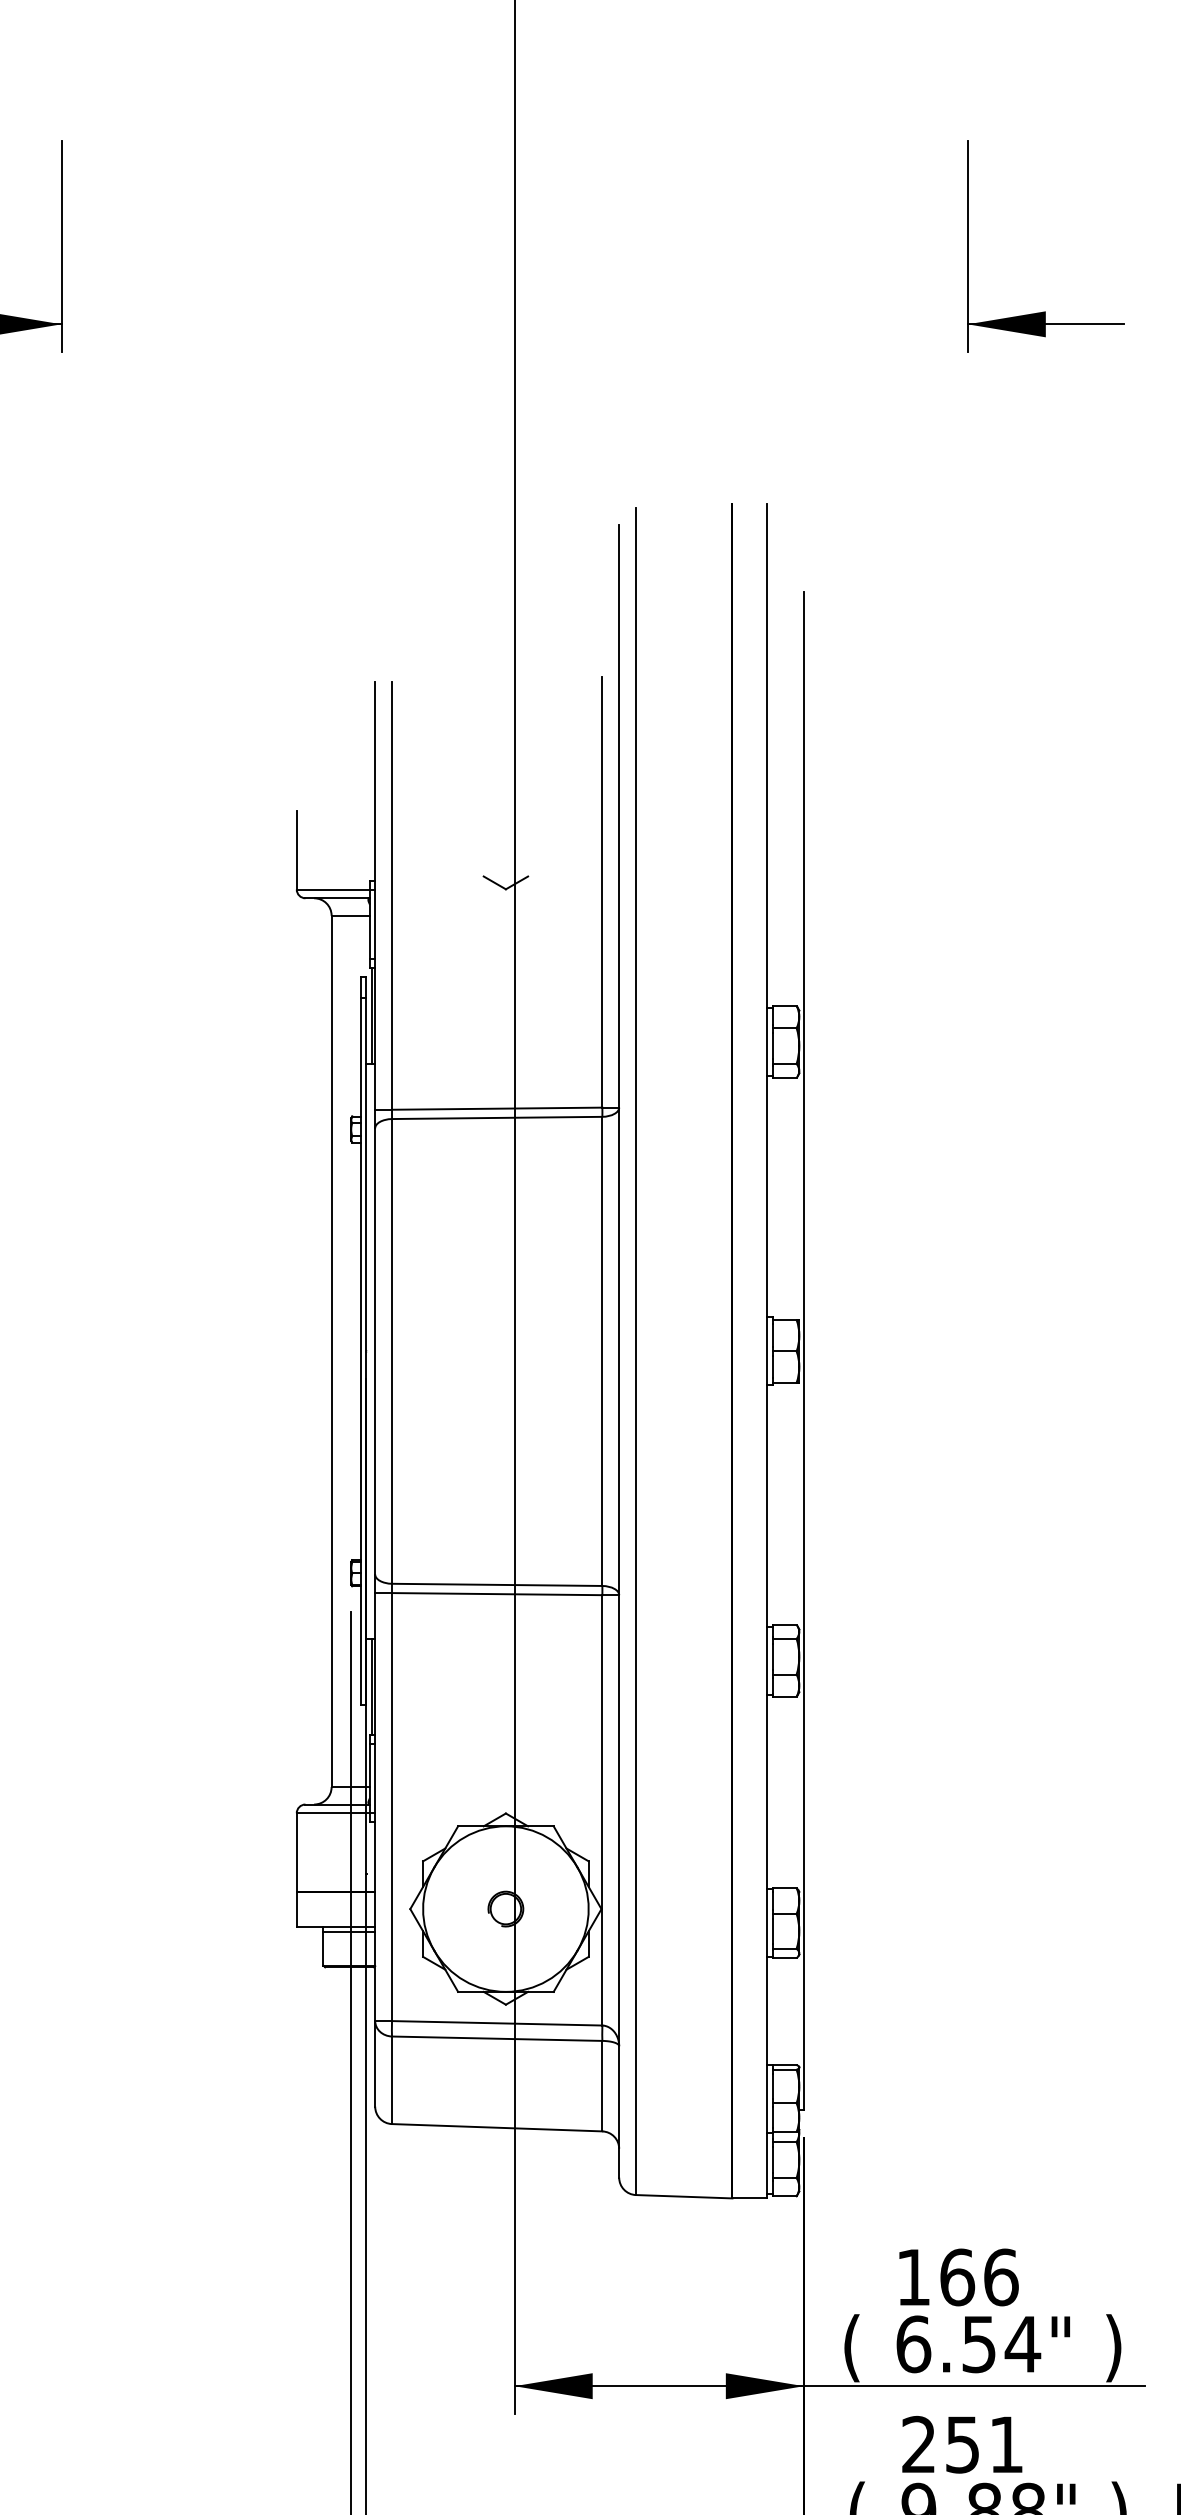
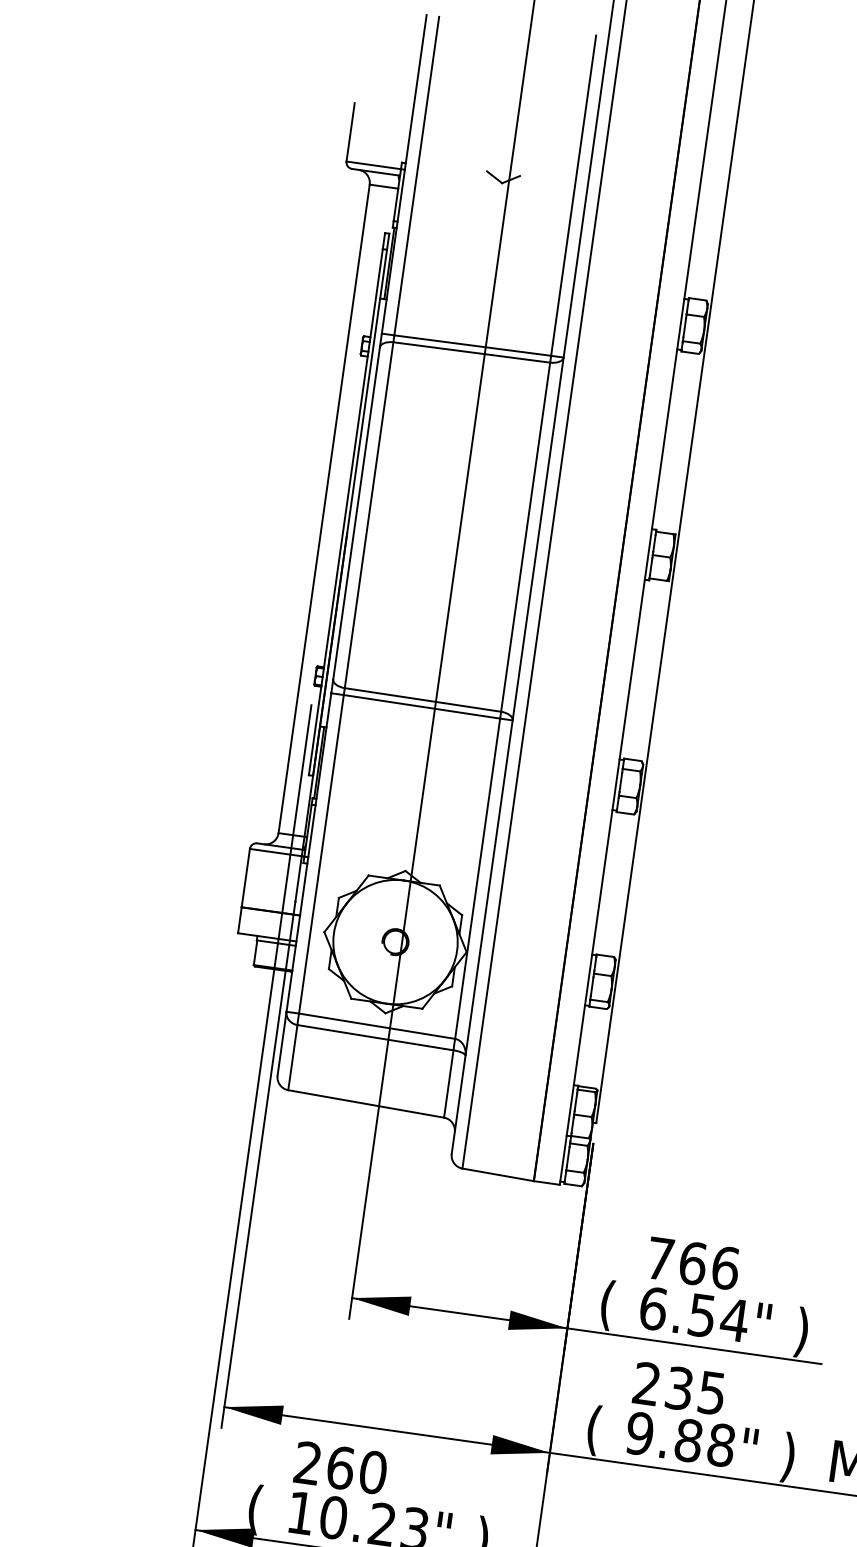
text: (913, 2277) -> (660, 1258), 166 -> 766
text: (984, 2444) -> (695, 1390), 251 -> 235

